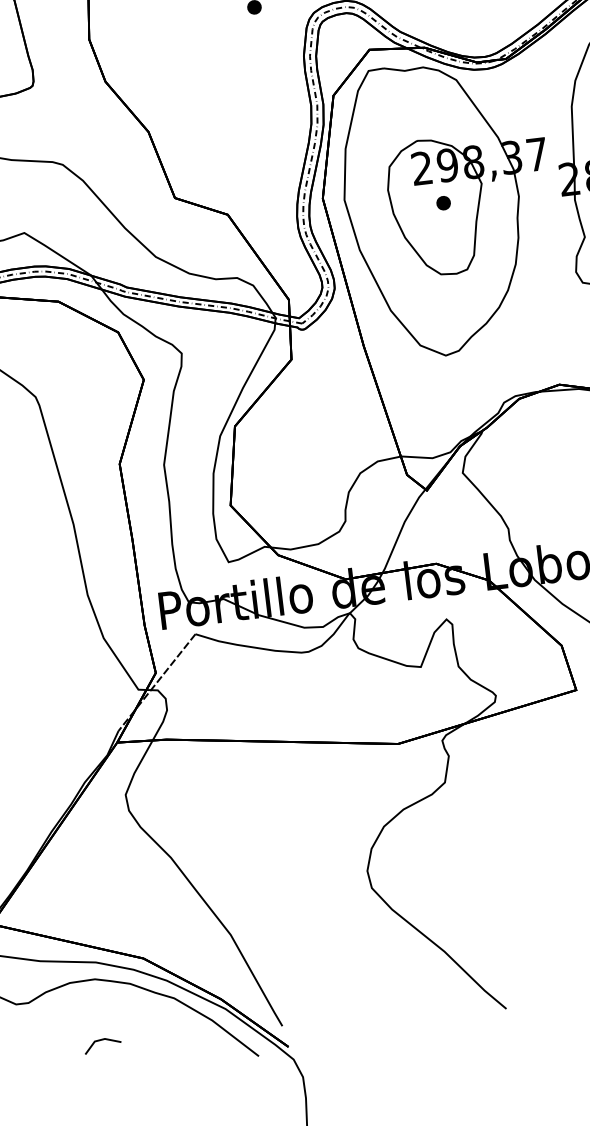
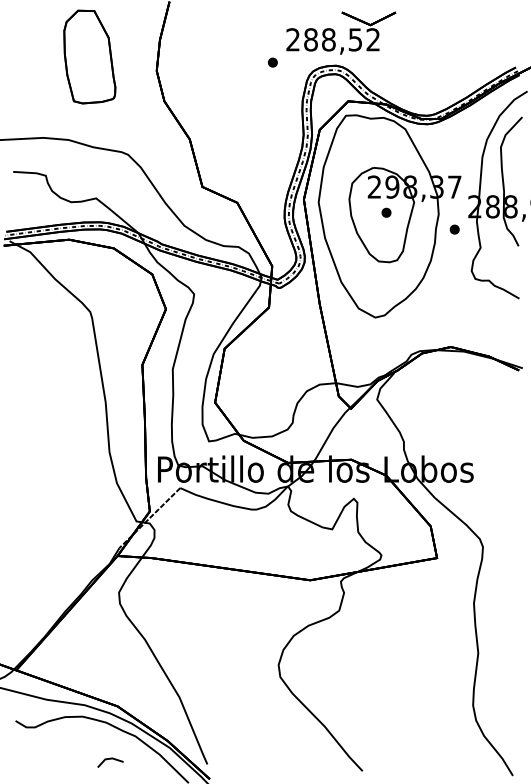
part: (544, 215) -> (454, 229), added
line: (102, 1040) -> (110, 759), moved

